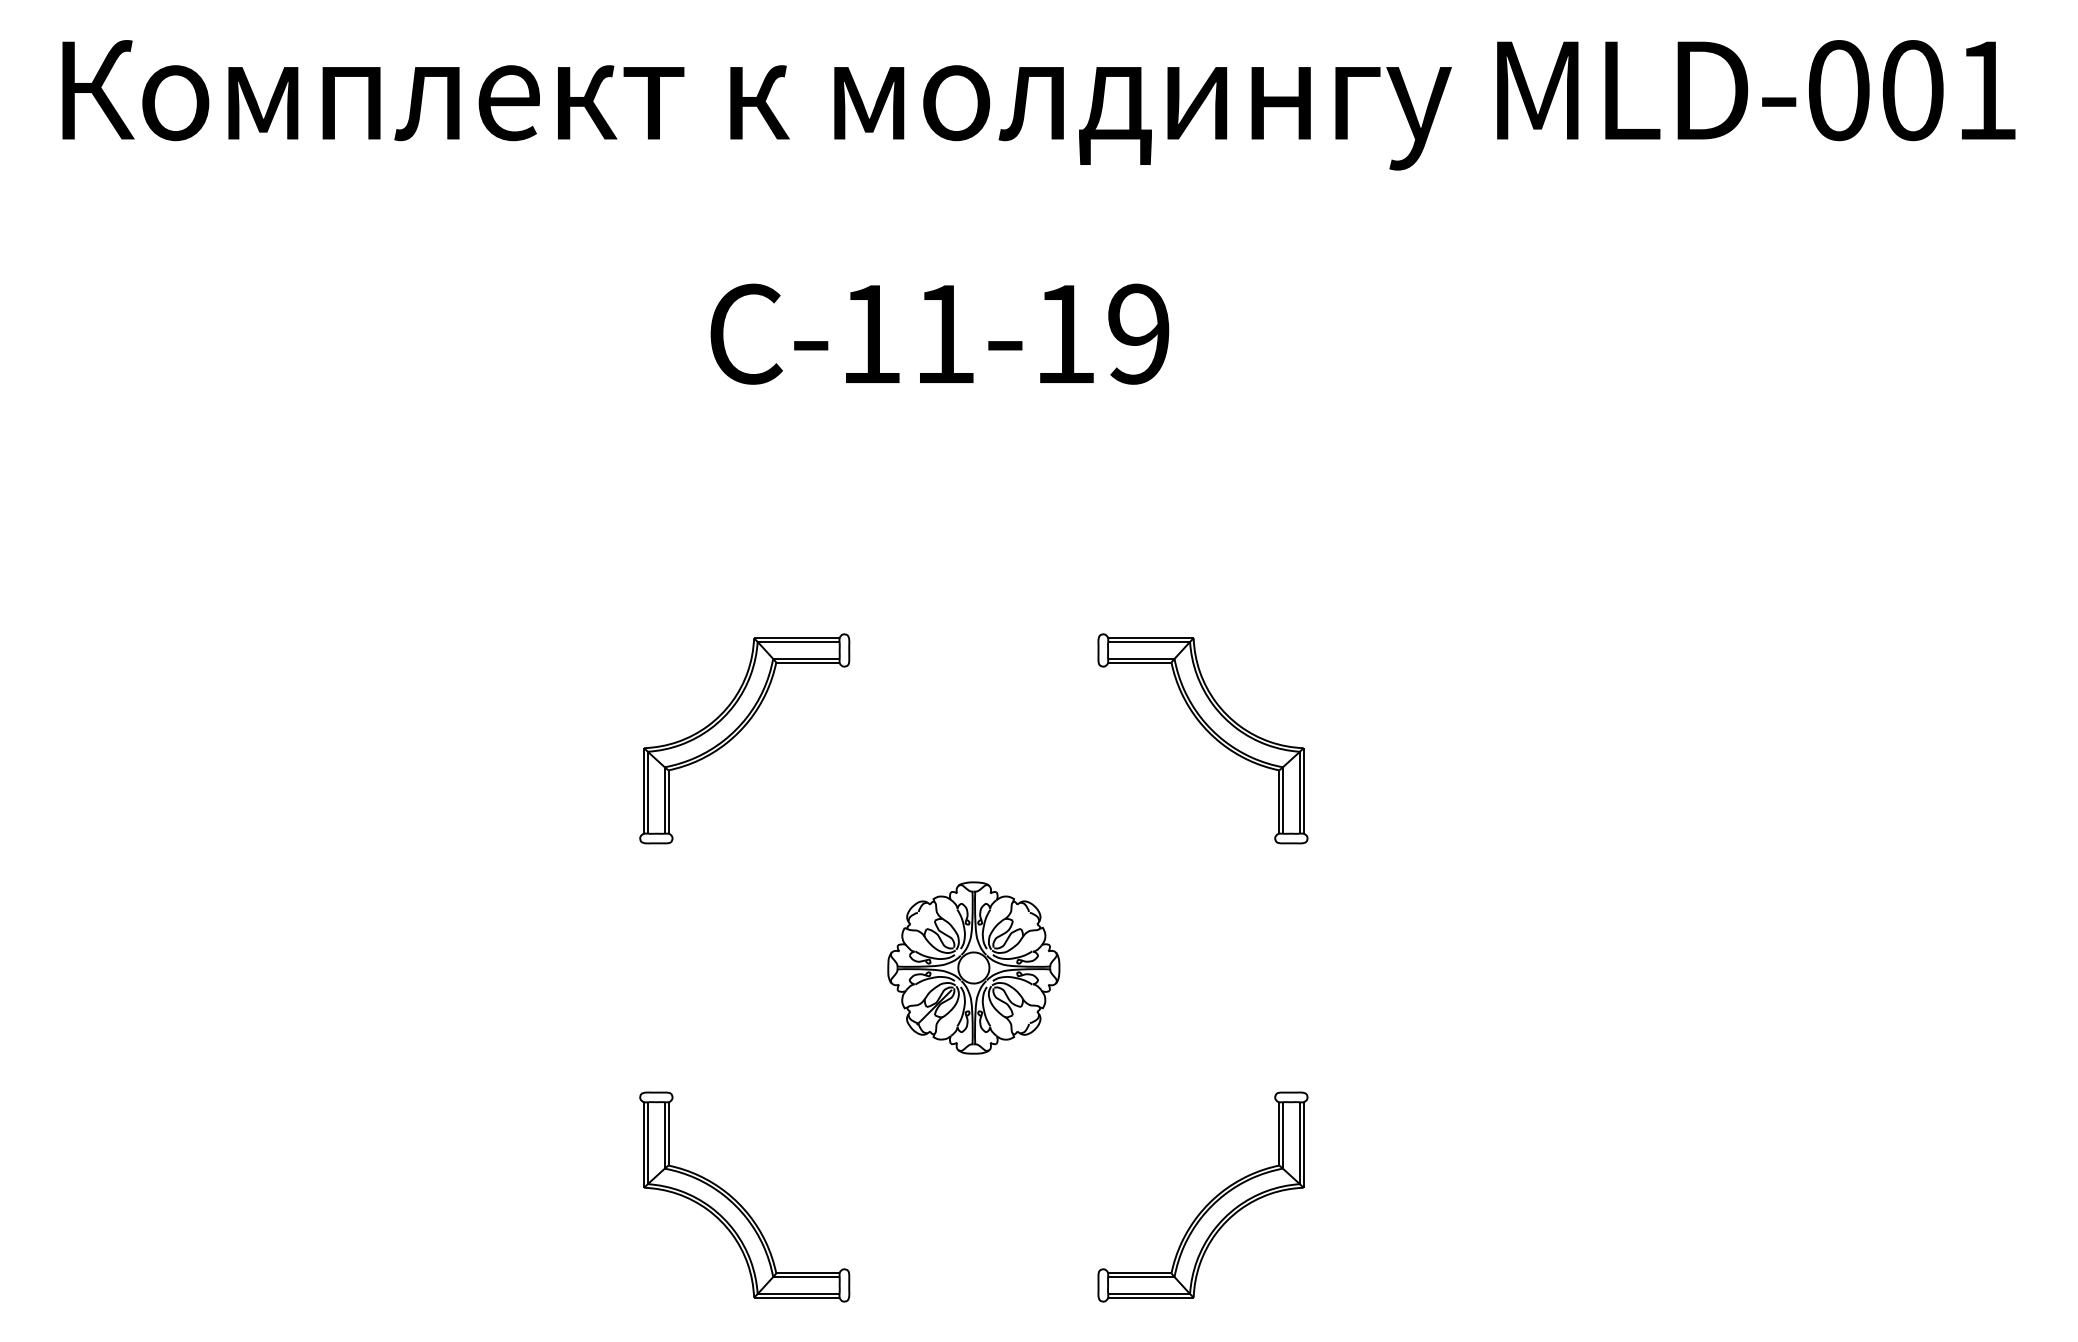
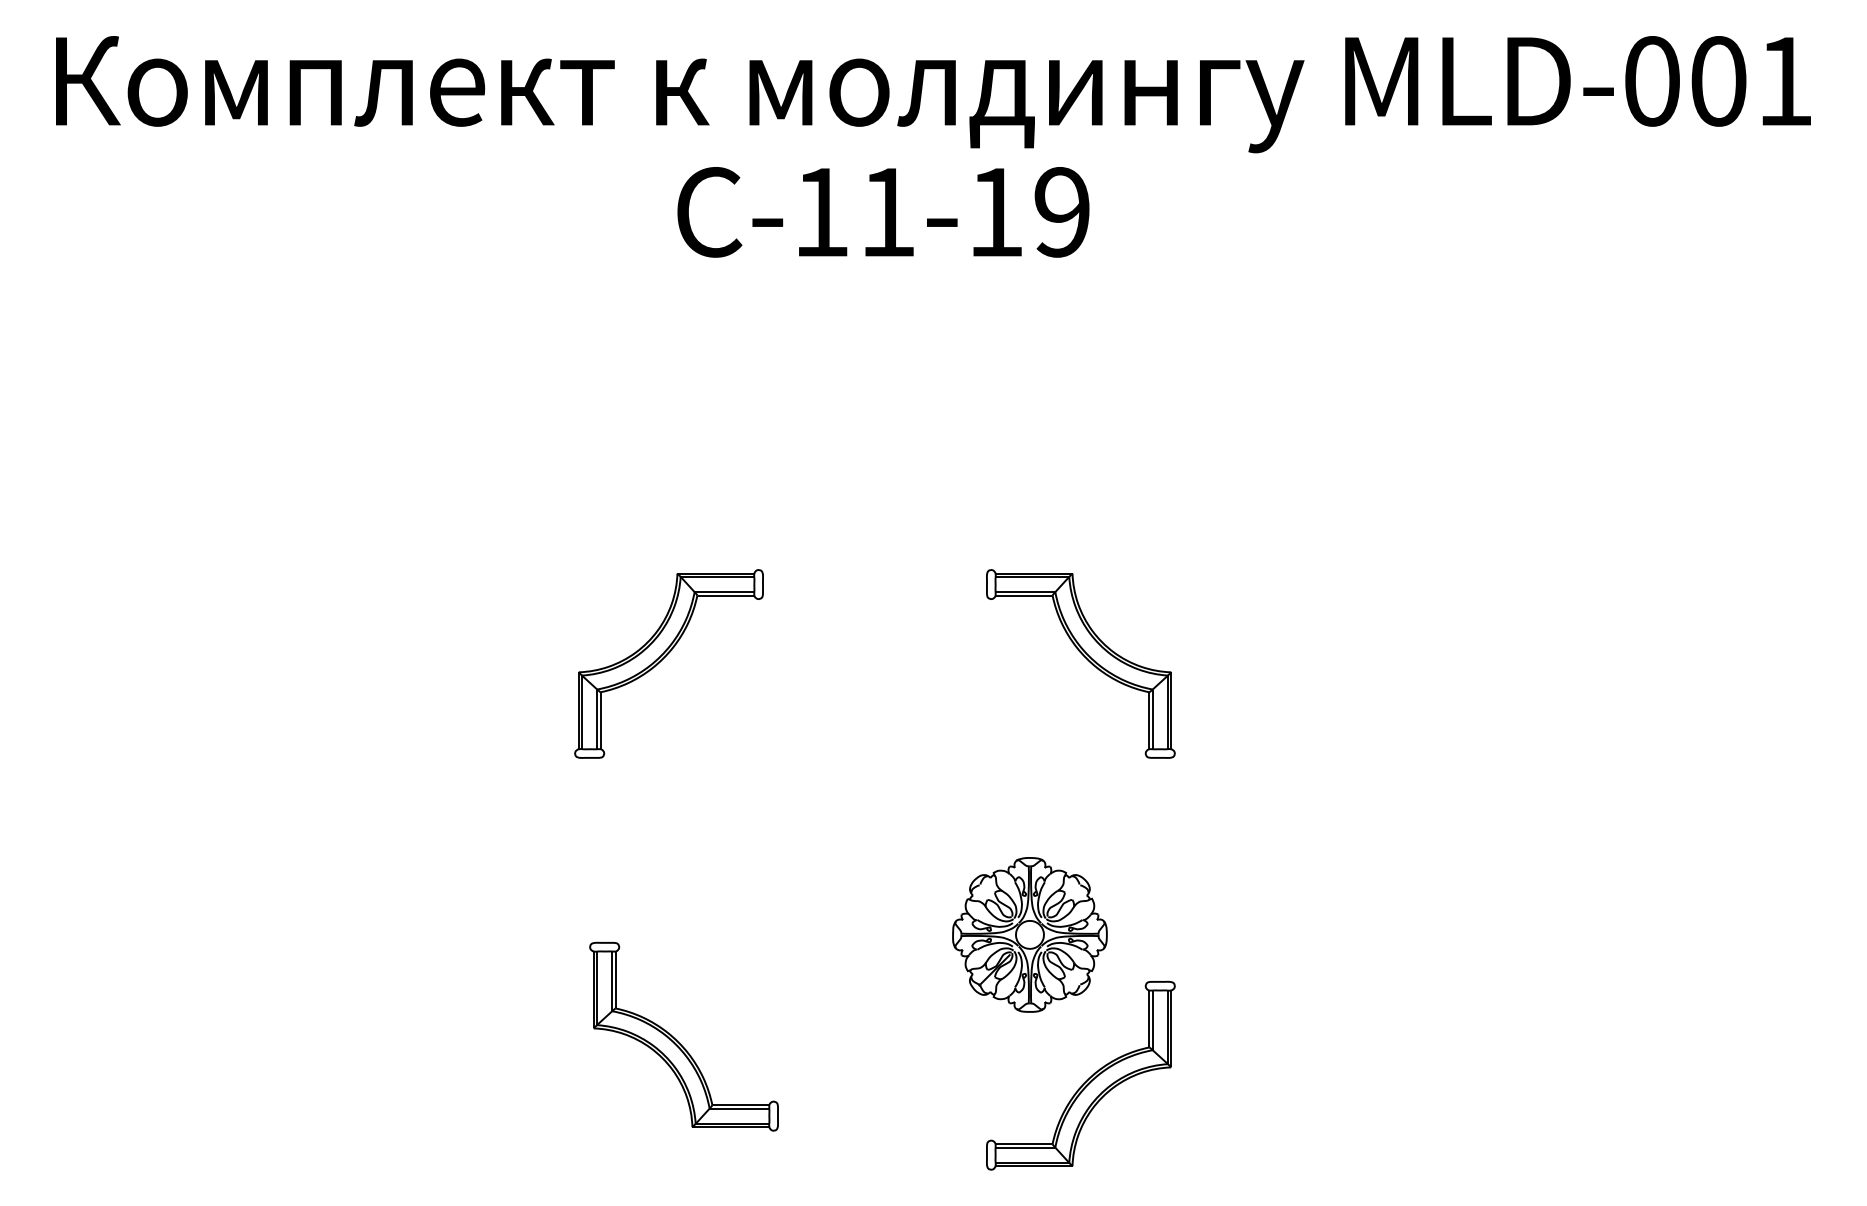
text: (939, 334) -> (883, 212), moved
part: (973, 967) -> (1029, 934), moved
part: (738, 1202) -> (678, 1041), moved

